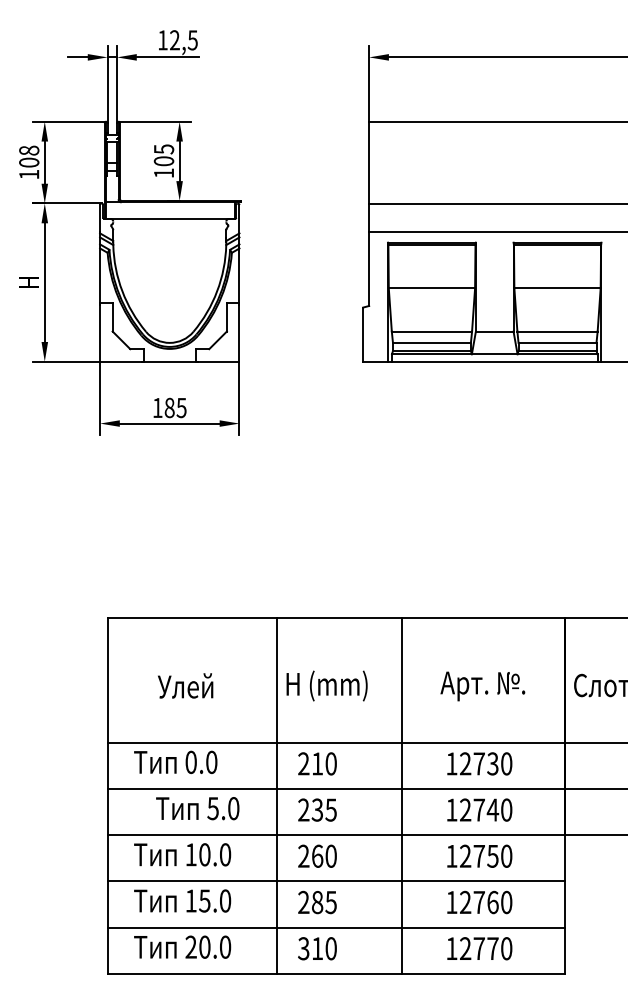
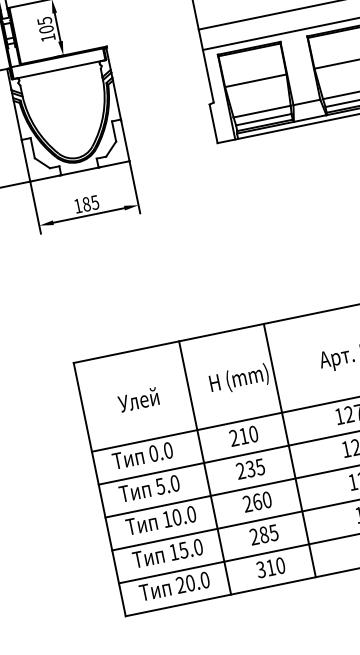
line: (277, 795) -> (205, 467), moved
line: (402, 795) -> (289, 450), moved
text: (197, 808) -> (149, 488), moved

